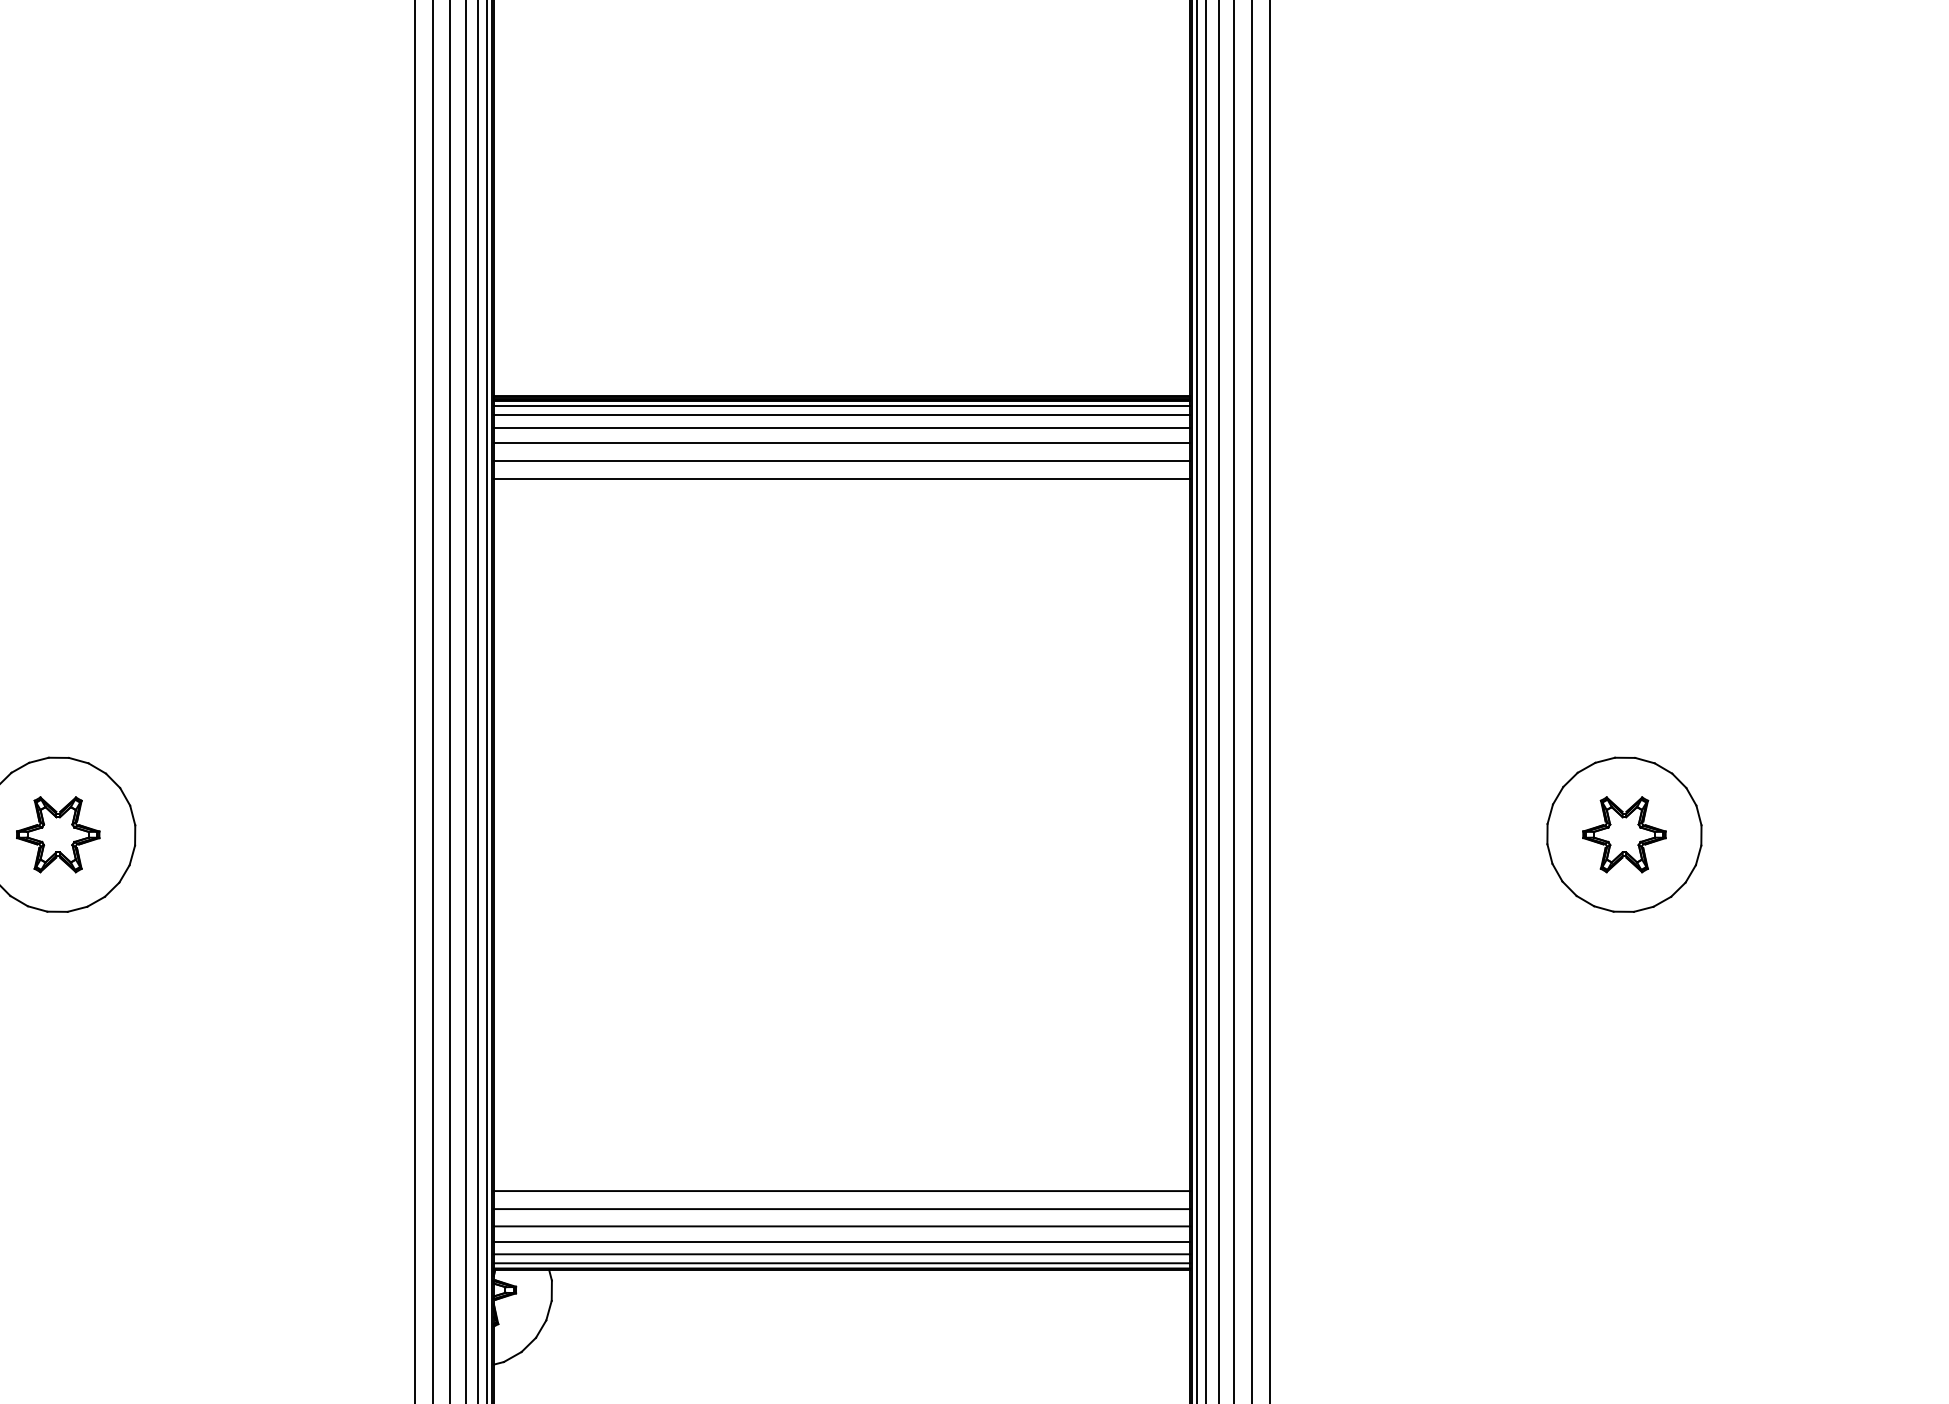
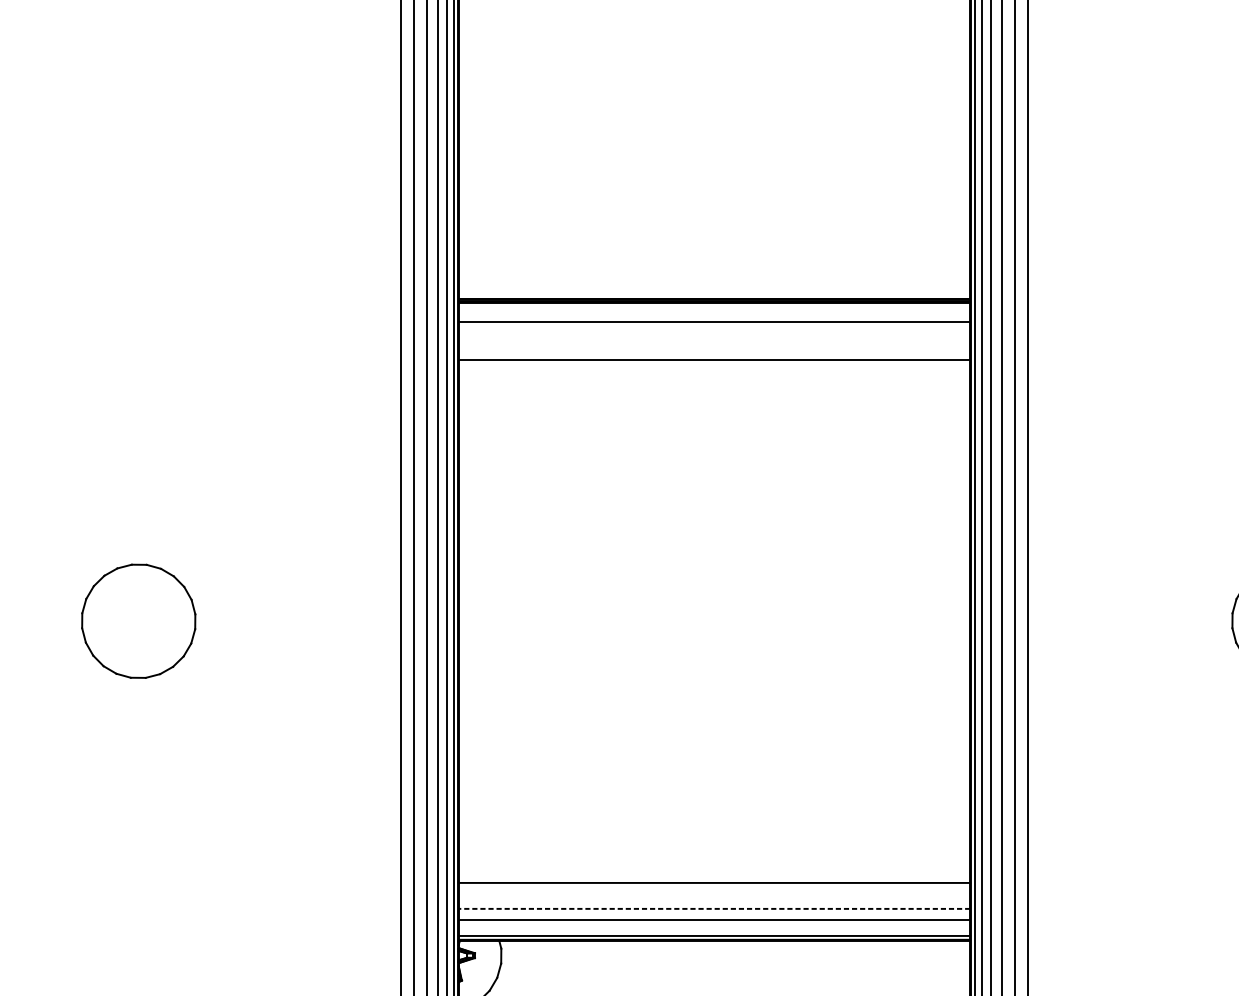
line: (841, 406) -> (714, 306), removed
line: (841, 415) -> (714, 313), removed
line: (841, 443) -> (714, 333), removed
line: (841, 460) -> (714, 346), removed
part: (58, 834) -> (138, 621), removed
line: (841, 1209) -> (714, 896), removed
line: (841, 1226) -> (714, 908), solid -> dashed
line: (841, 1254) -> (714, 929), removed

